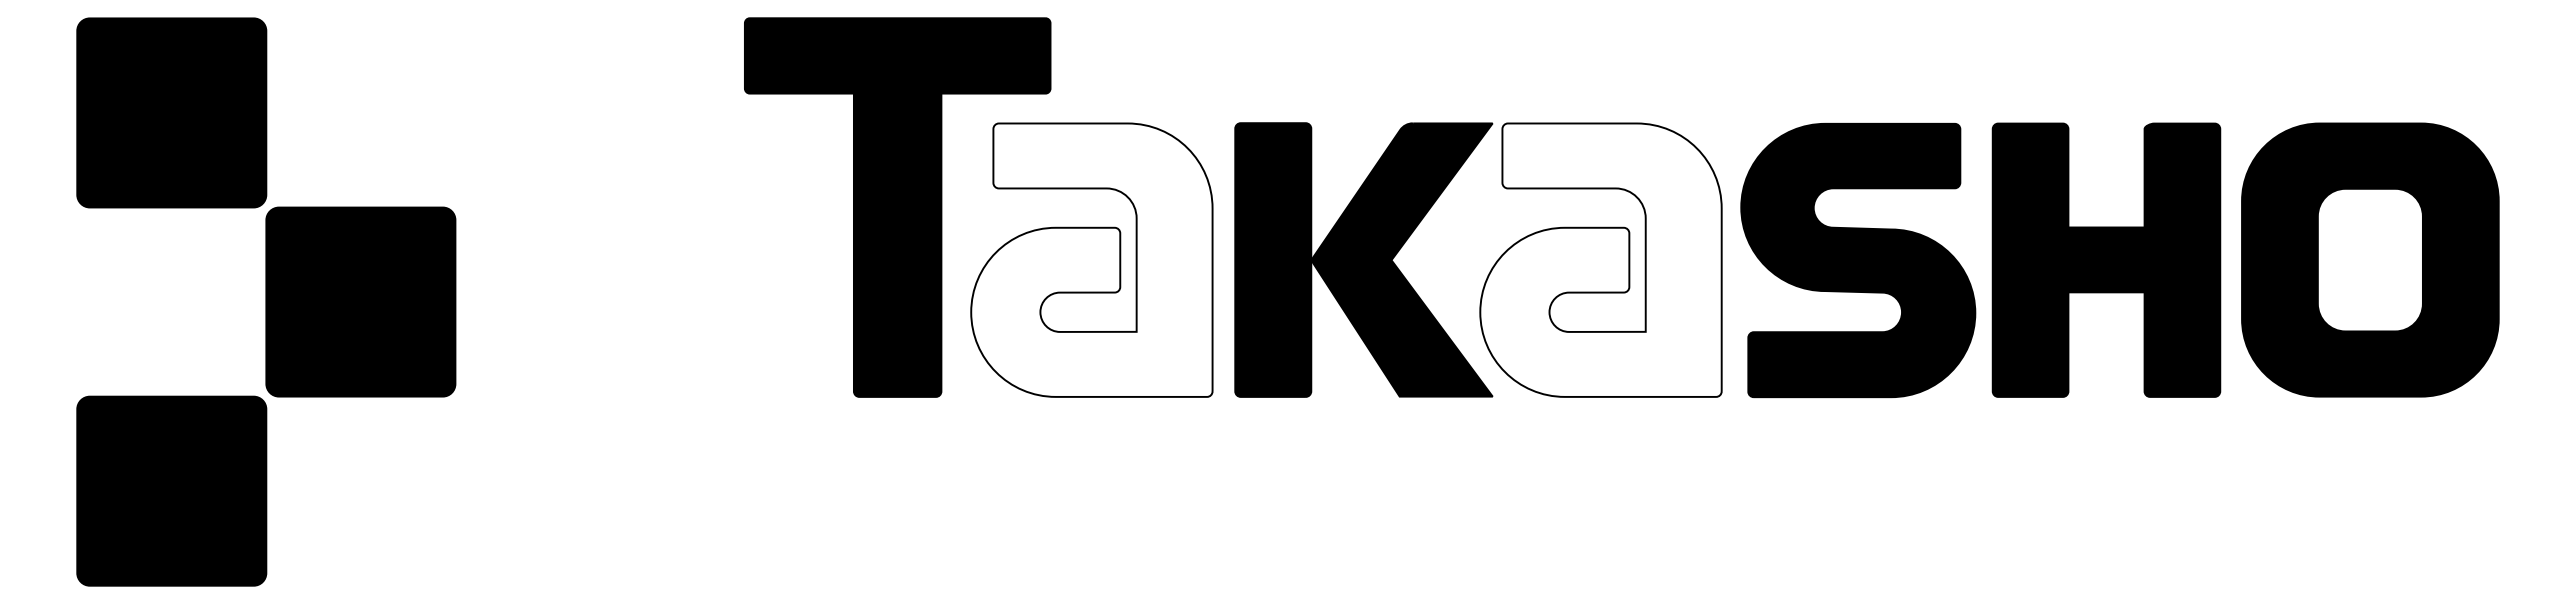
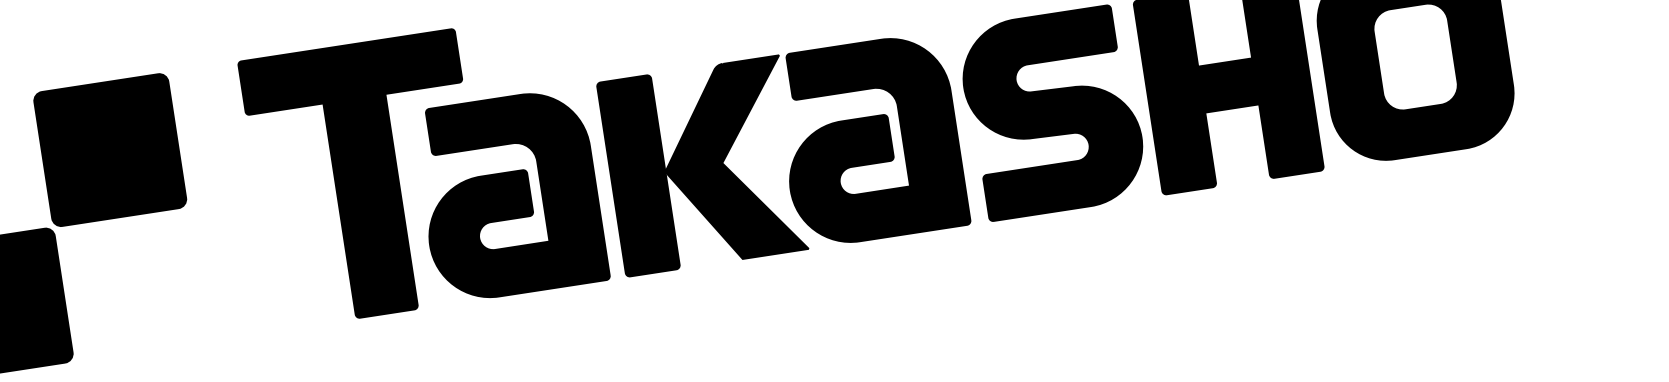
part: (549, 112) -> (109, 149), added
fill: (1091, 259) -> (509, 195), added
fill: (1600, 259) -> (870, 140), added

